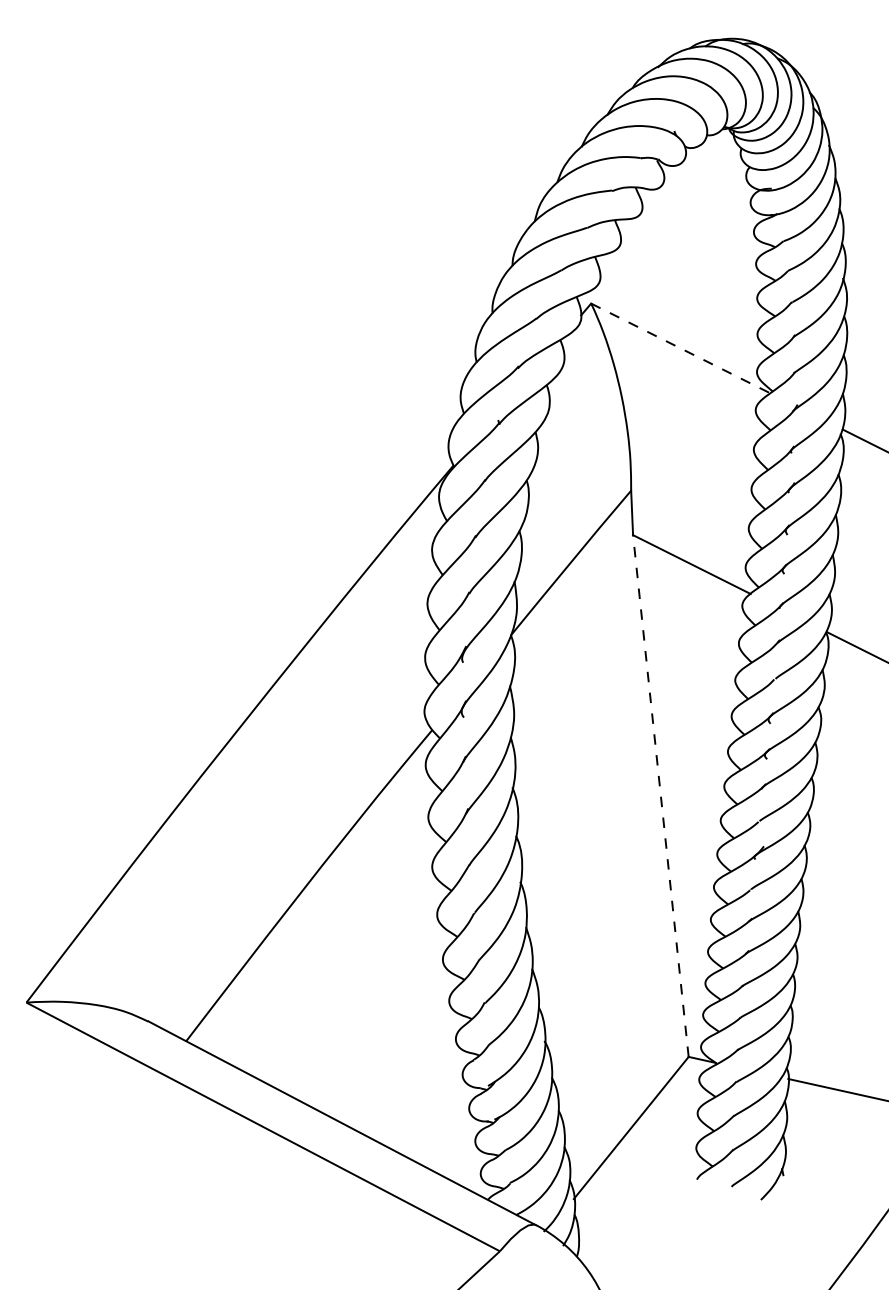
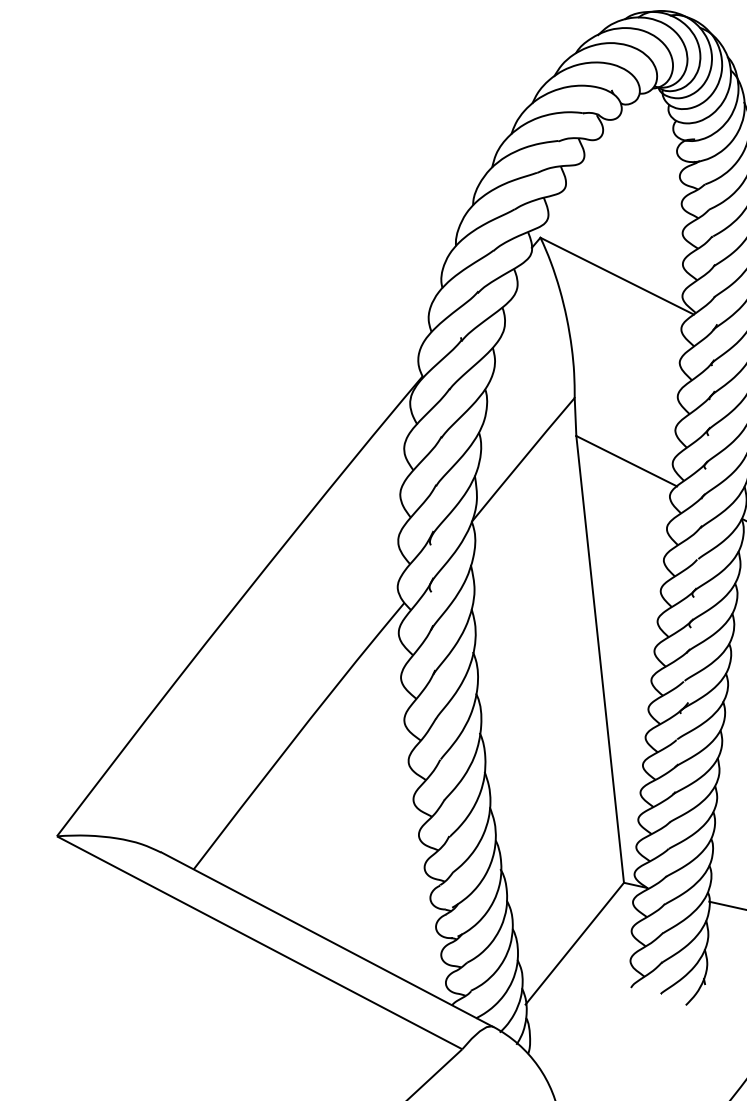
line: (681, 348) -> (617, 276), dashed -> solid
line: (660, 795) -> (599, 658), dashed -> solid

